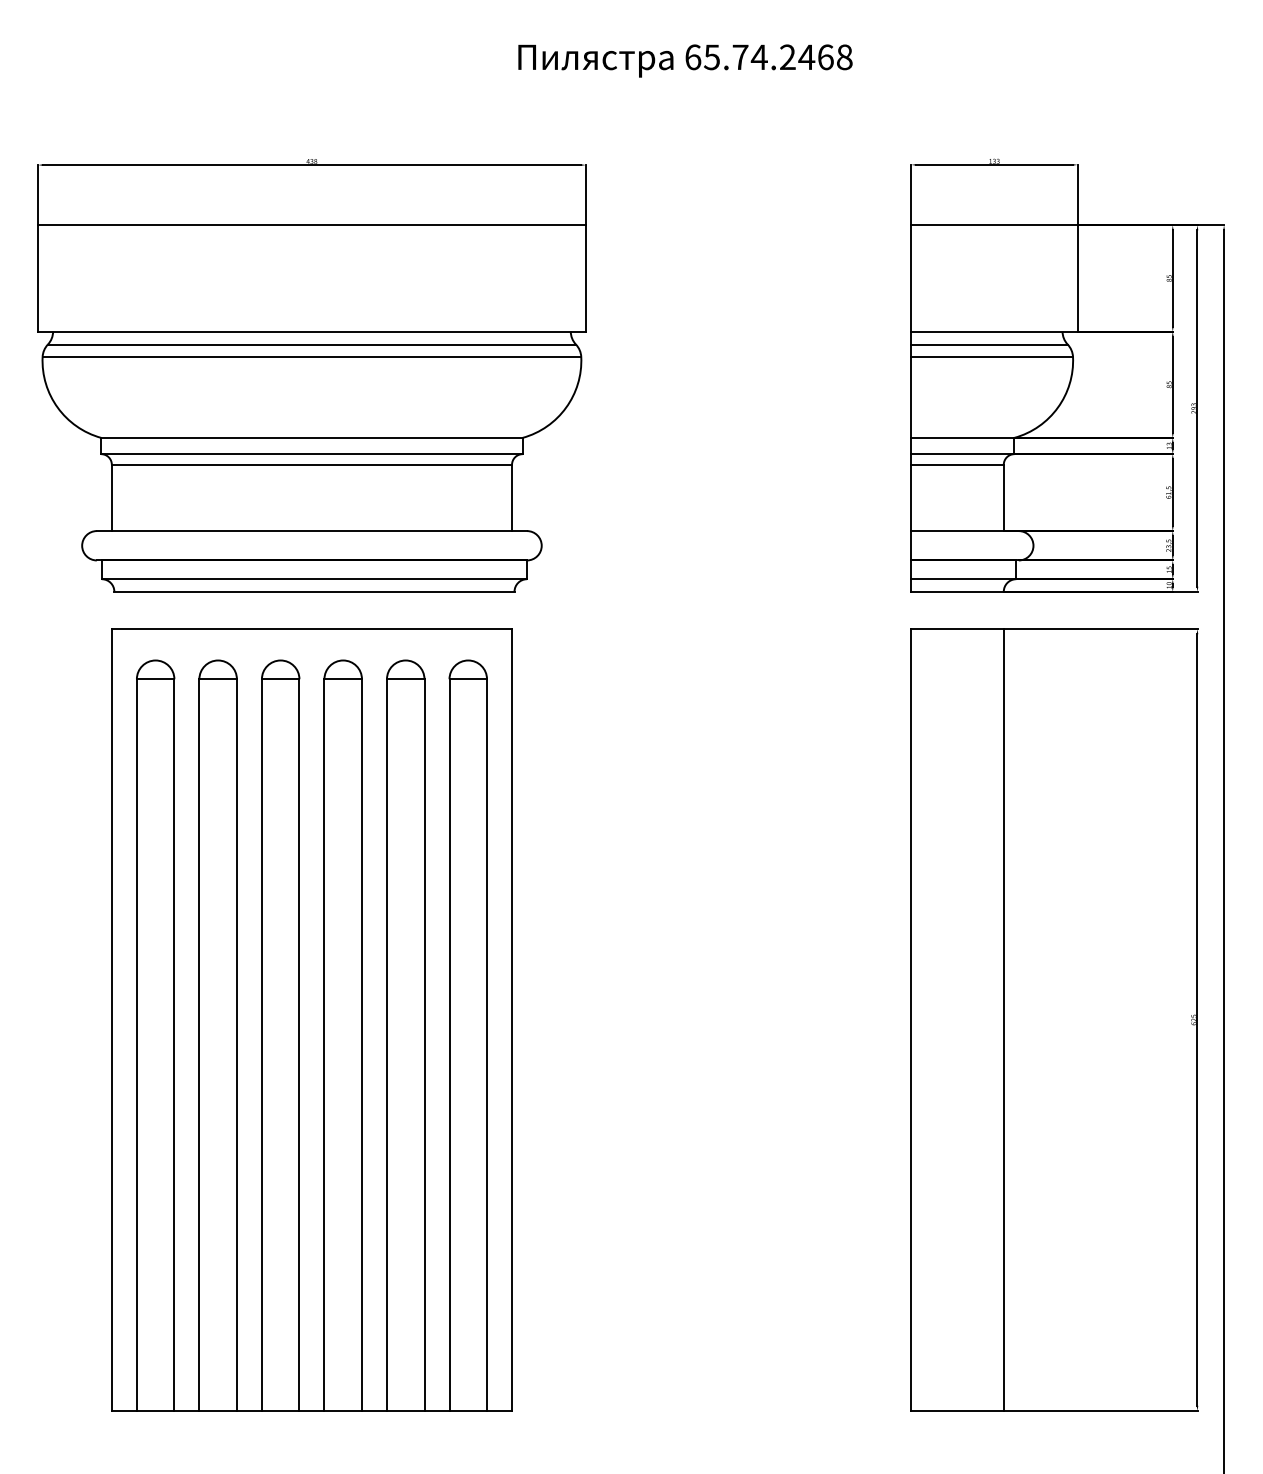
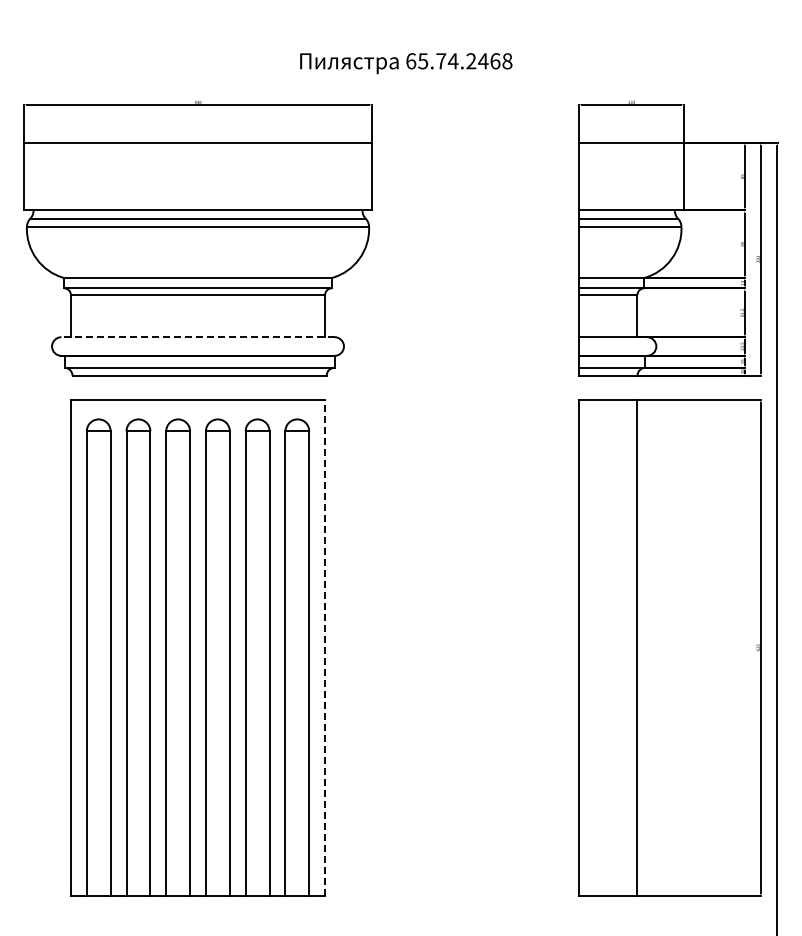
text: (685, 60) -> (406, 63), moved
line: (312, 531) -> (198, 337), solid -> dashed
line: (512, 1019) -> (325, 647), solid -> dashed

